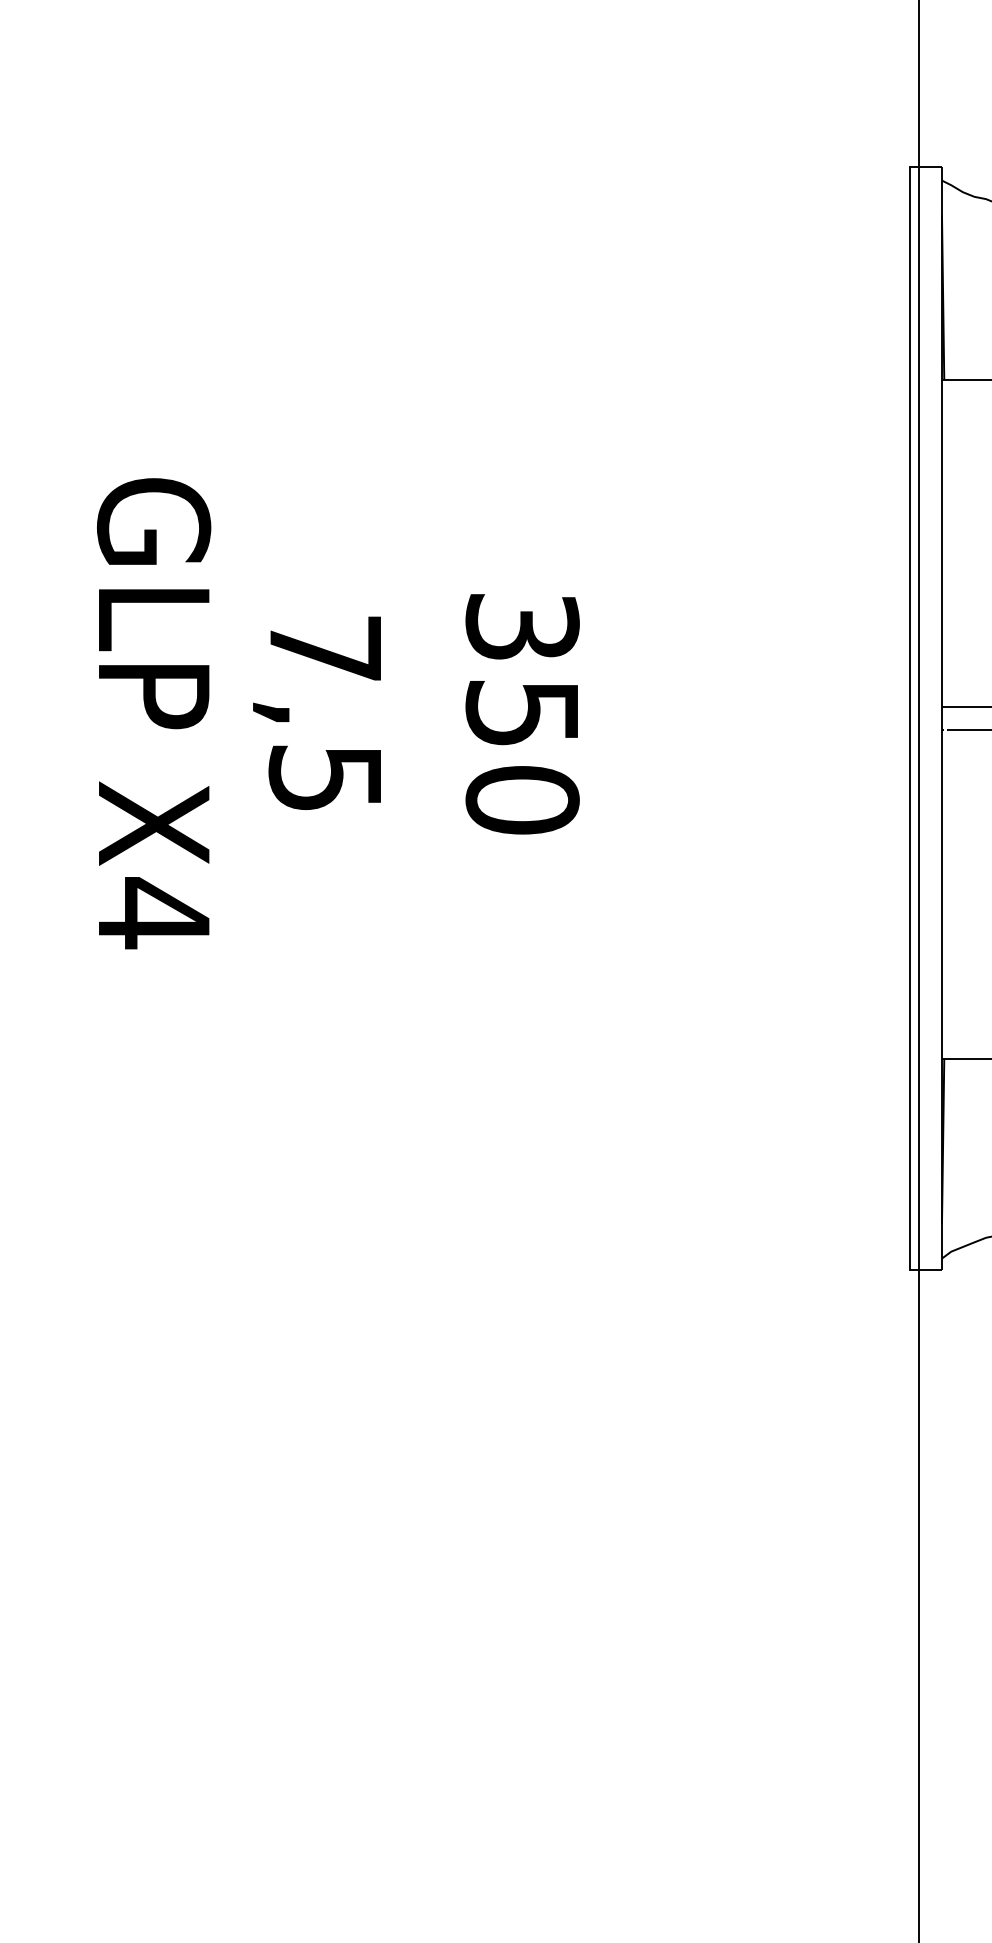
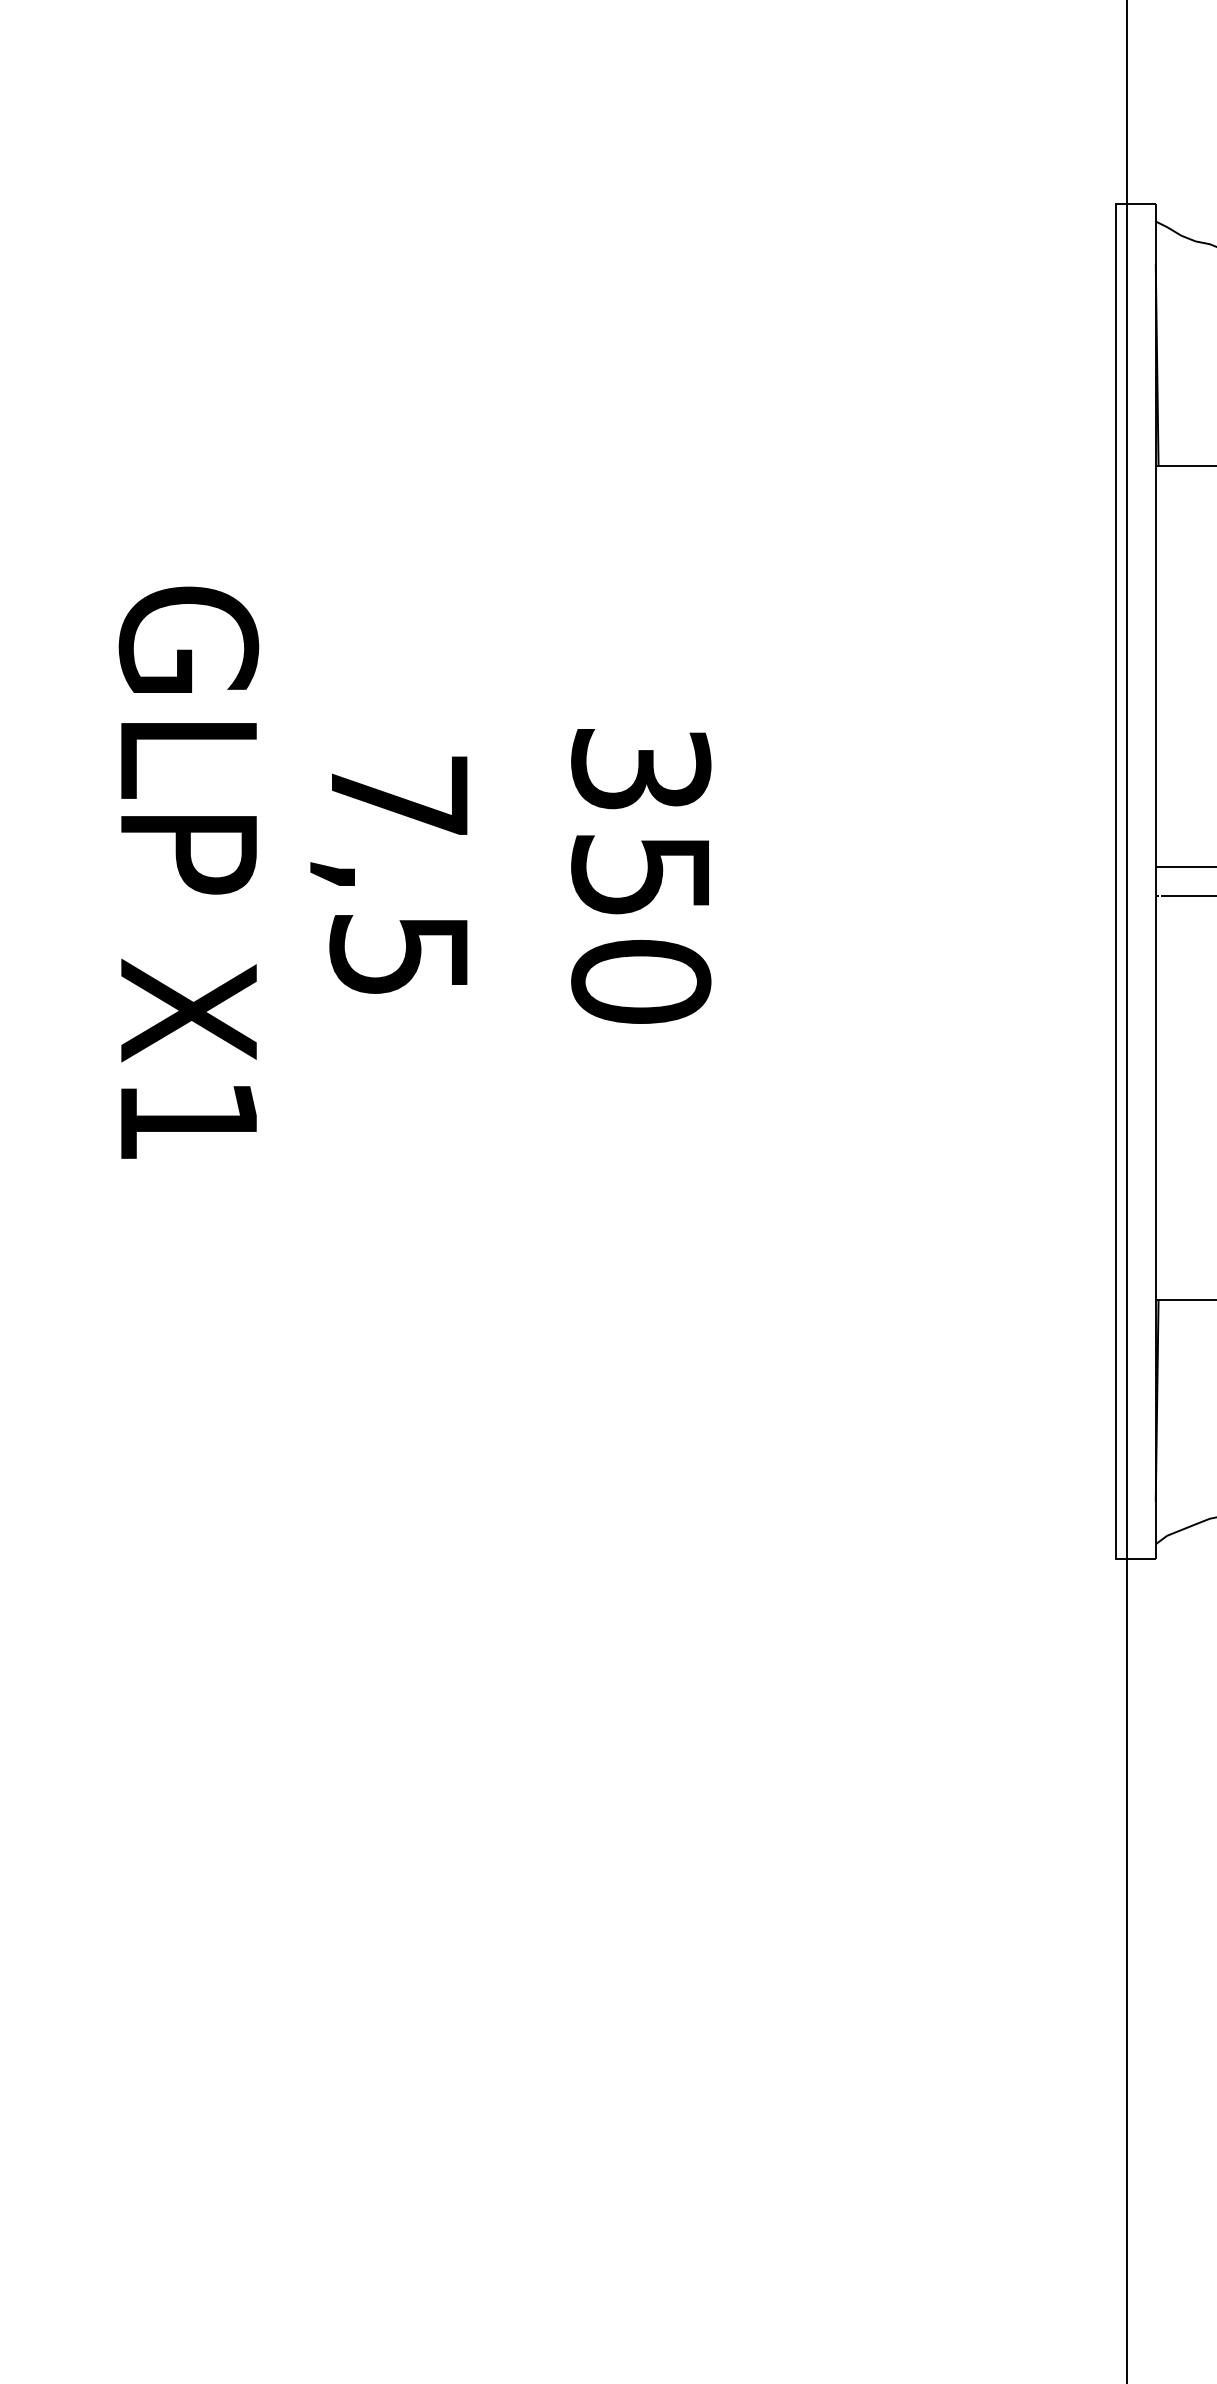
text: (154, 913) -> (189, 1120), X4 -> X1

